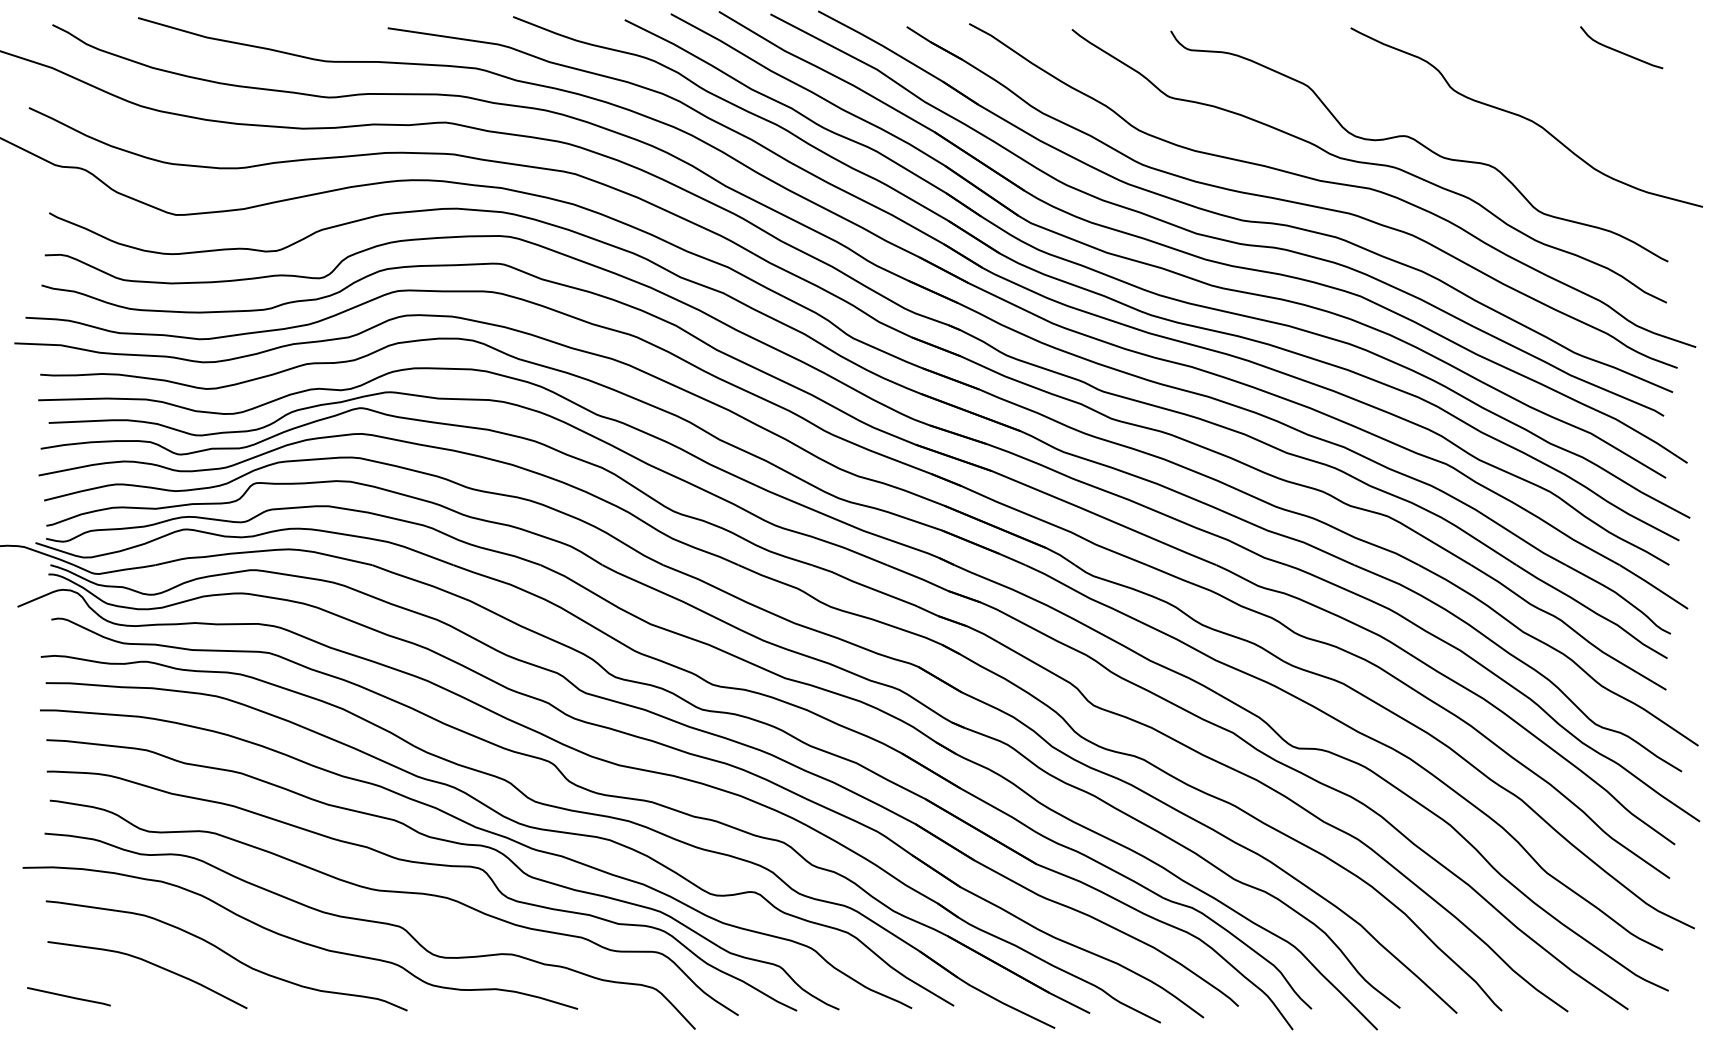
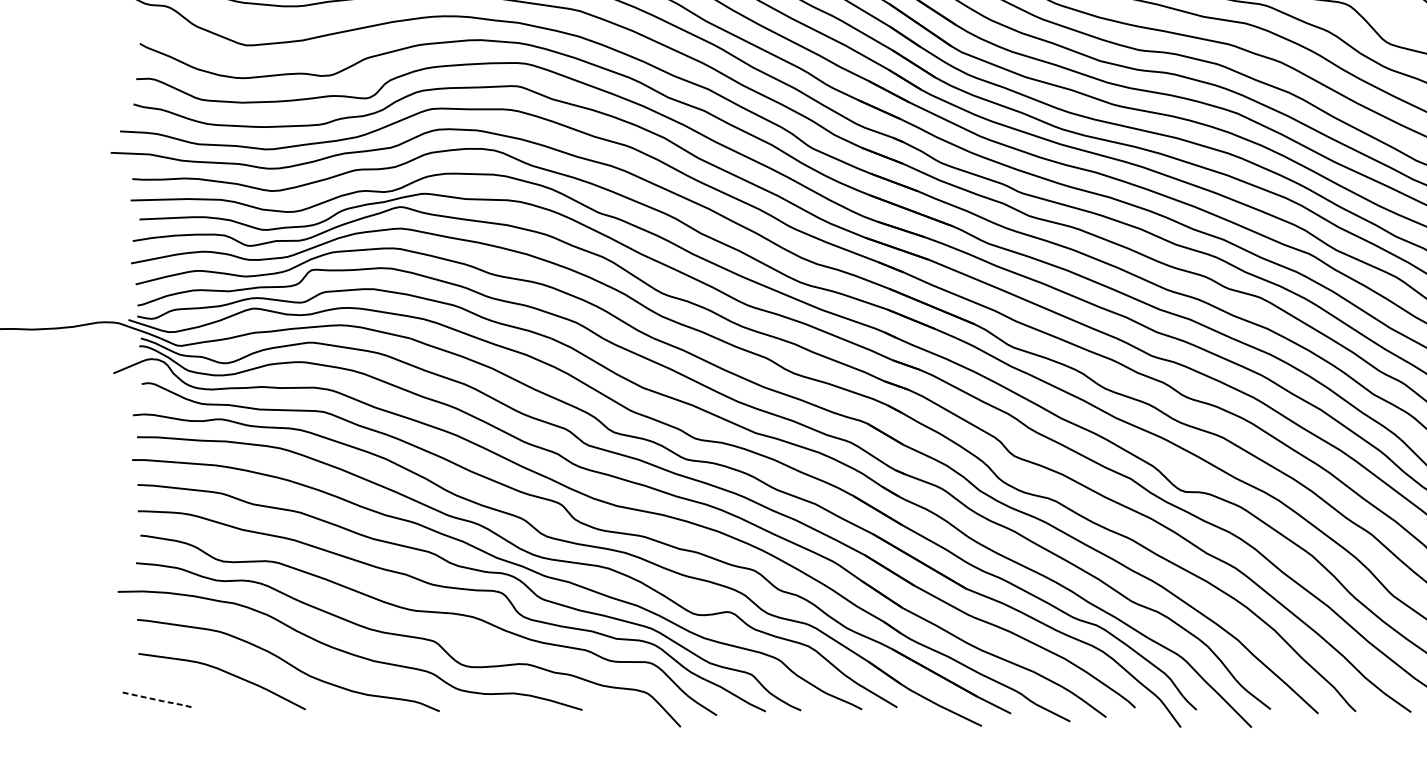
line: (69, 997) -> (156, 700), solid -> dashed

